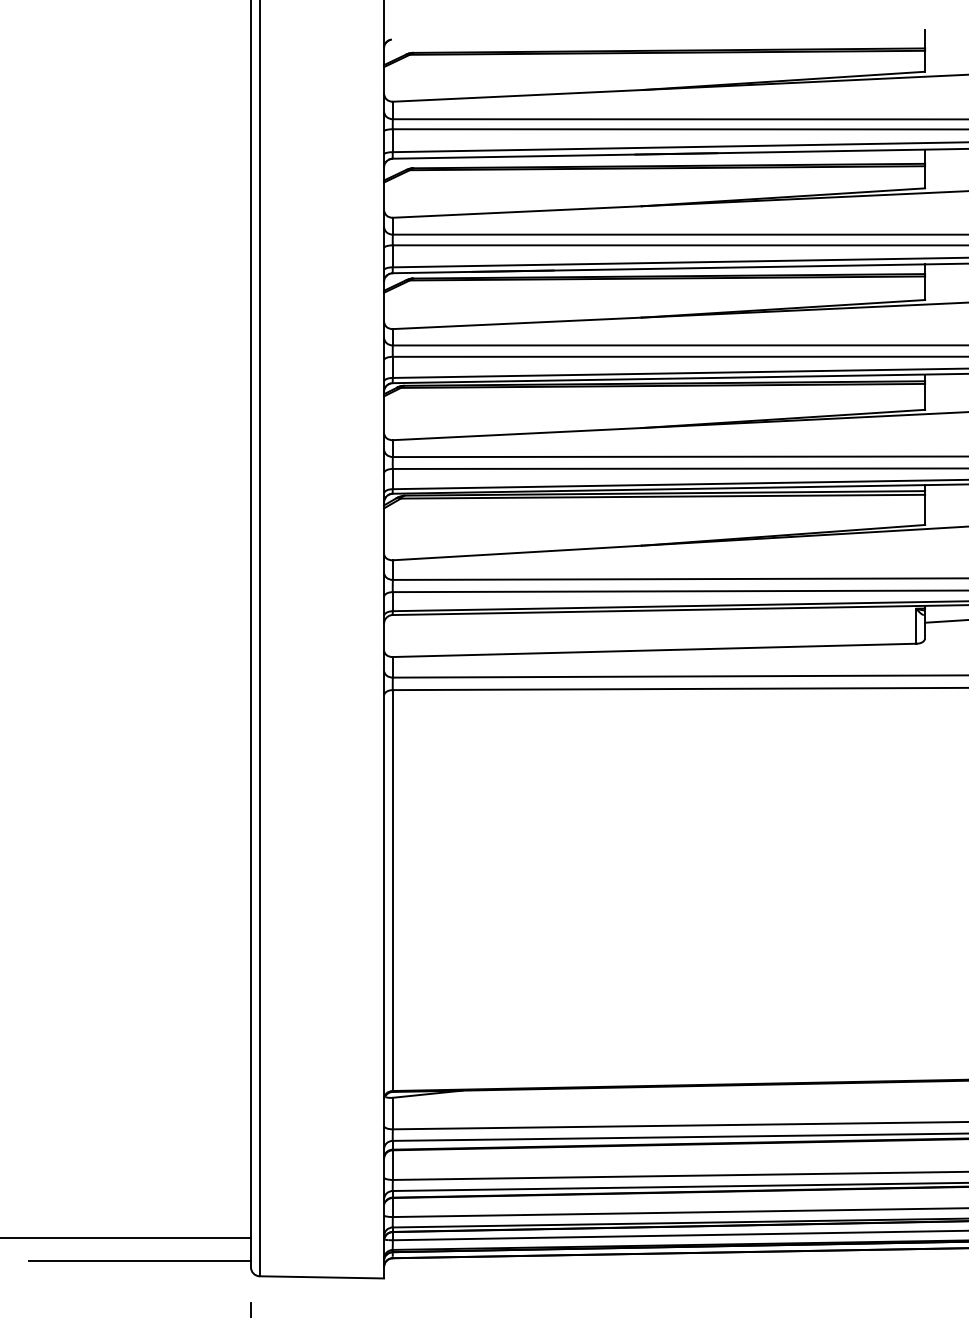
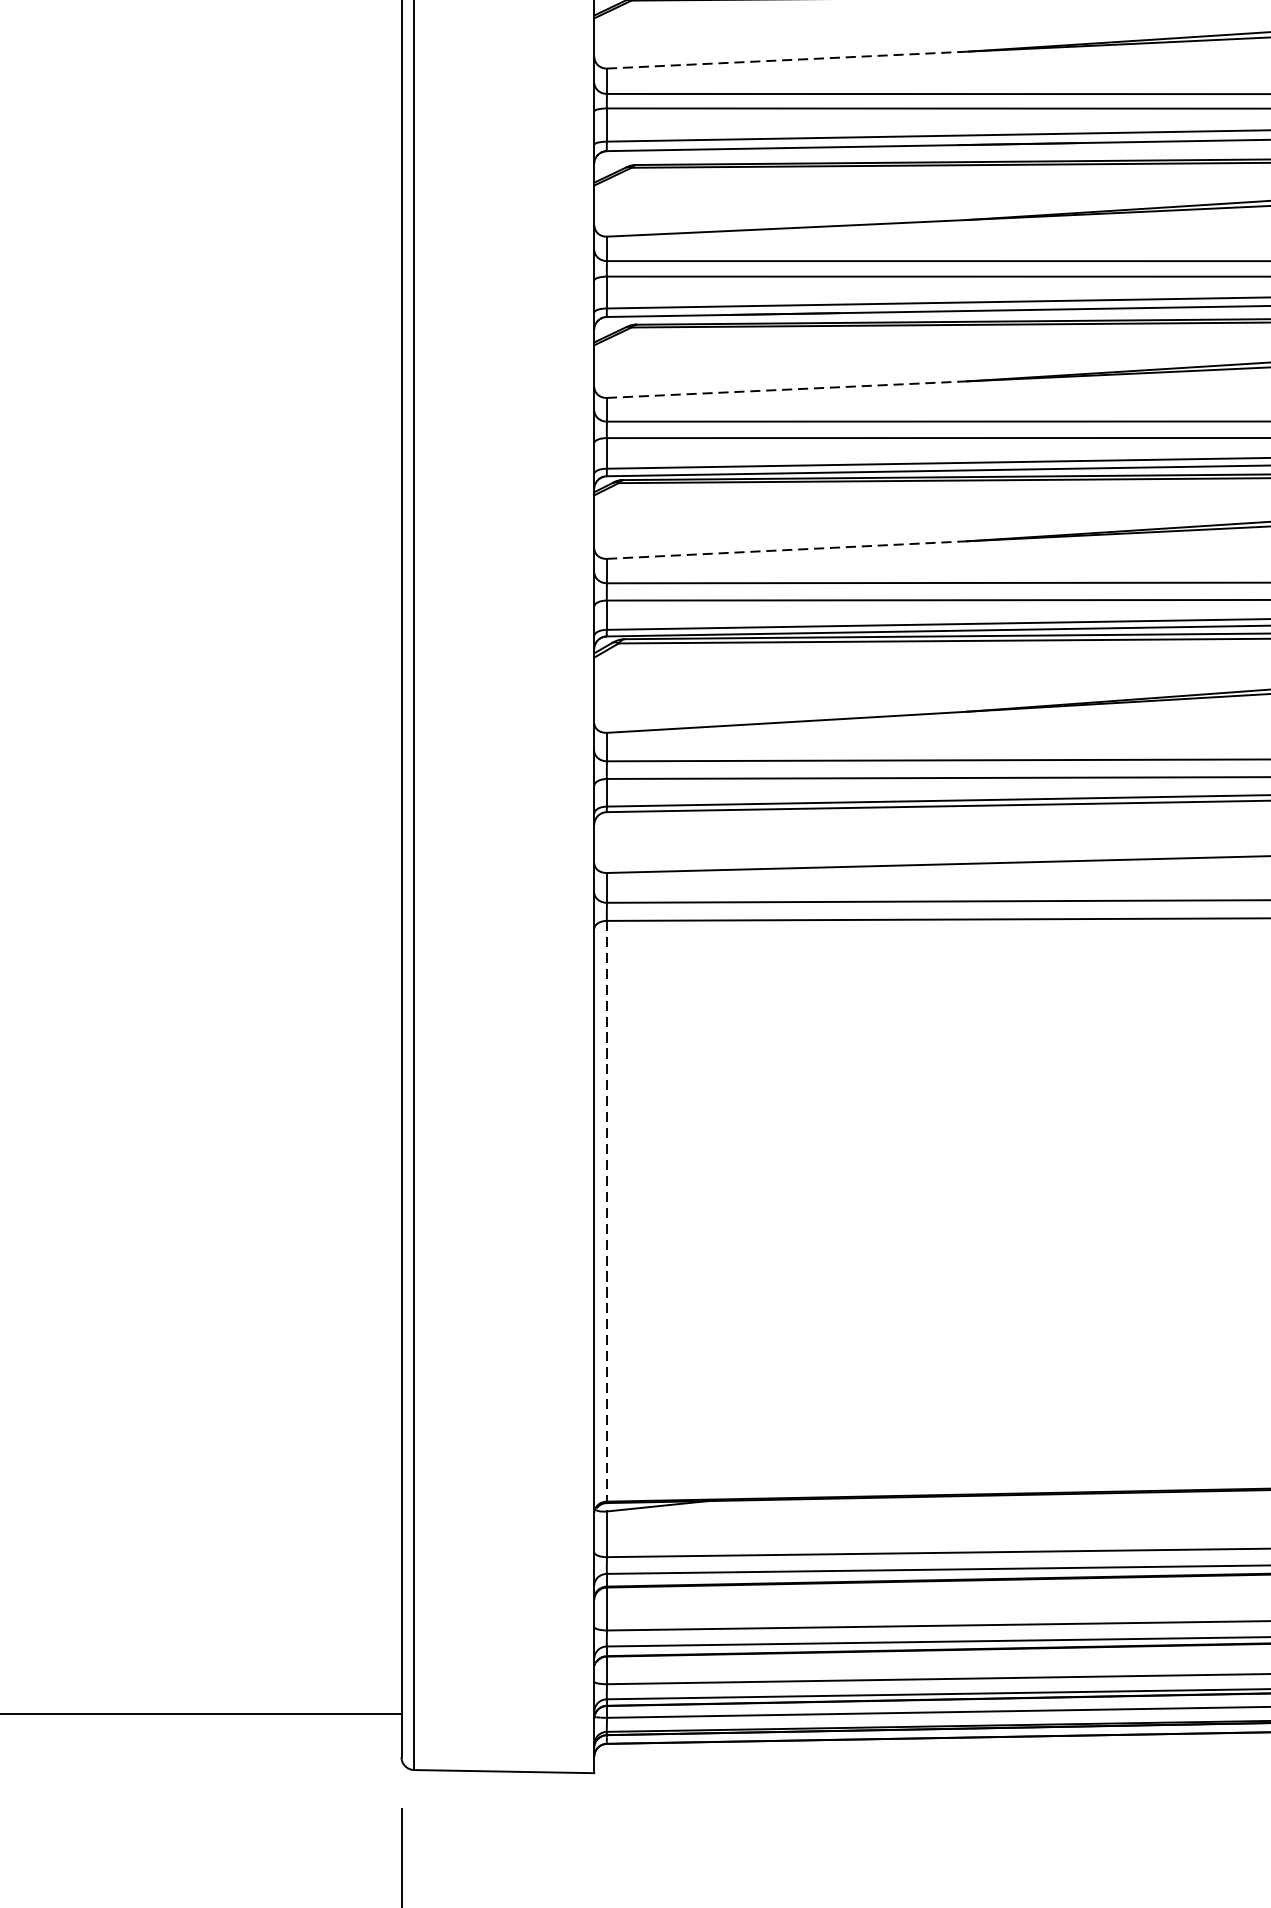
line: (517, 95) -> (787, 59), solid -> dashed
line: (517, 323) -> (787, 389), solid -> dashed
line: (517, 434) -> (787, 550), solid -> dashed
line: (392, 891) -> (606, 1212), solid -> dashed
line: (140, 1260) -> (241, 1747), removed

